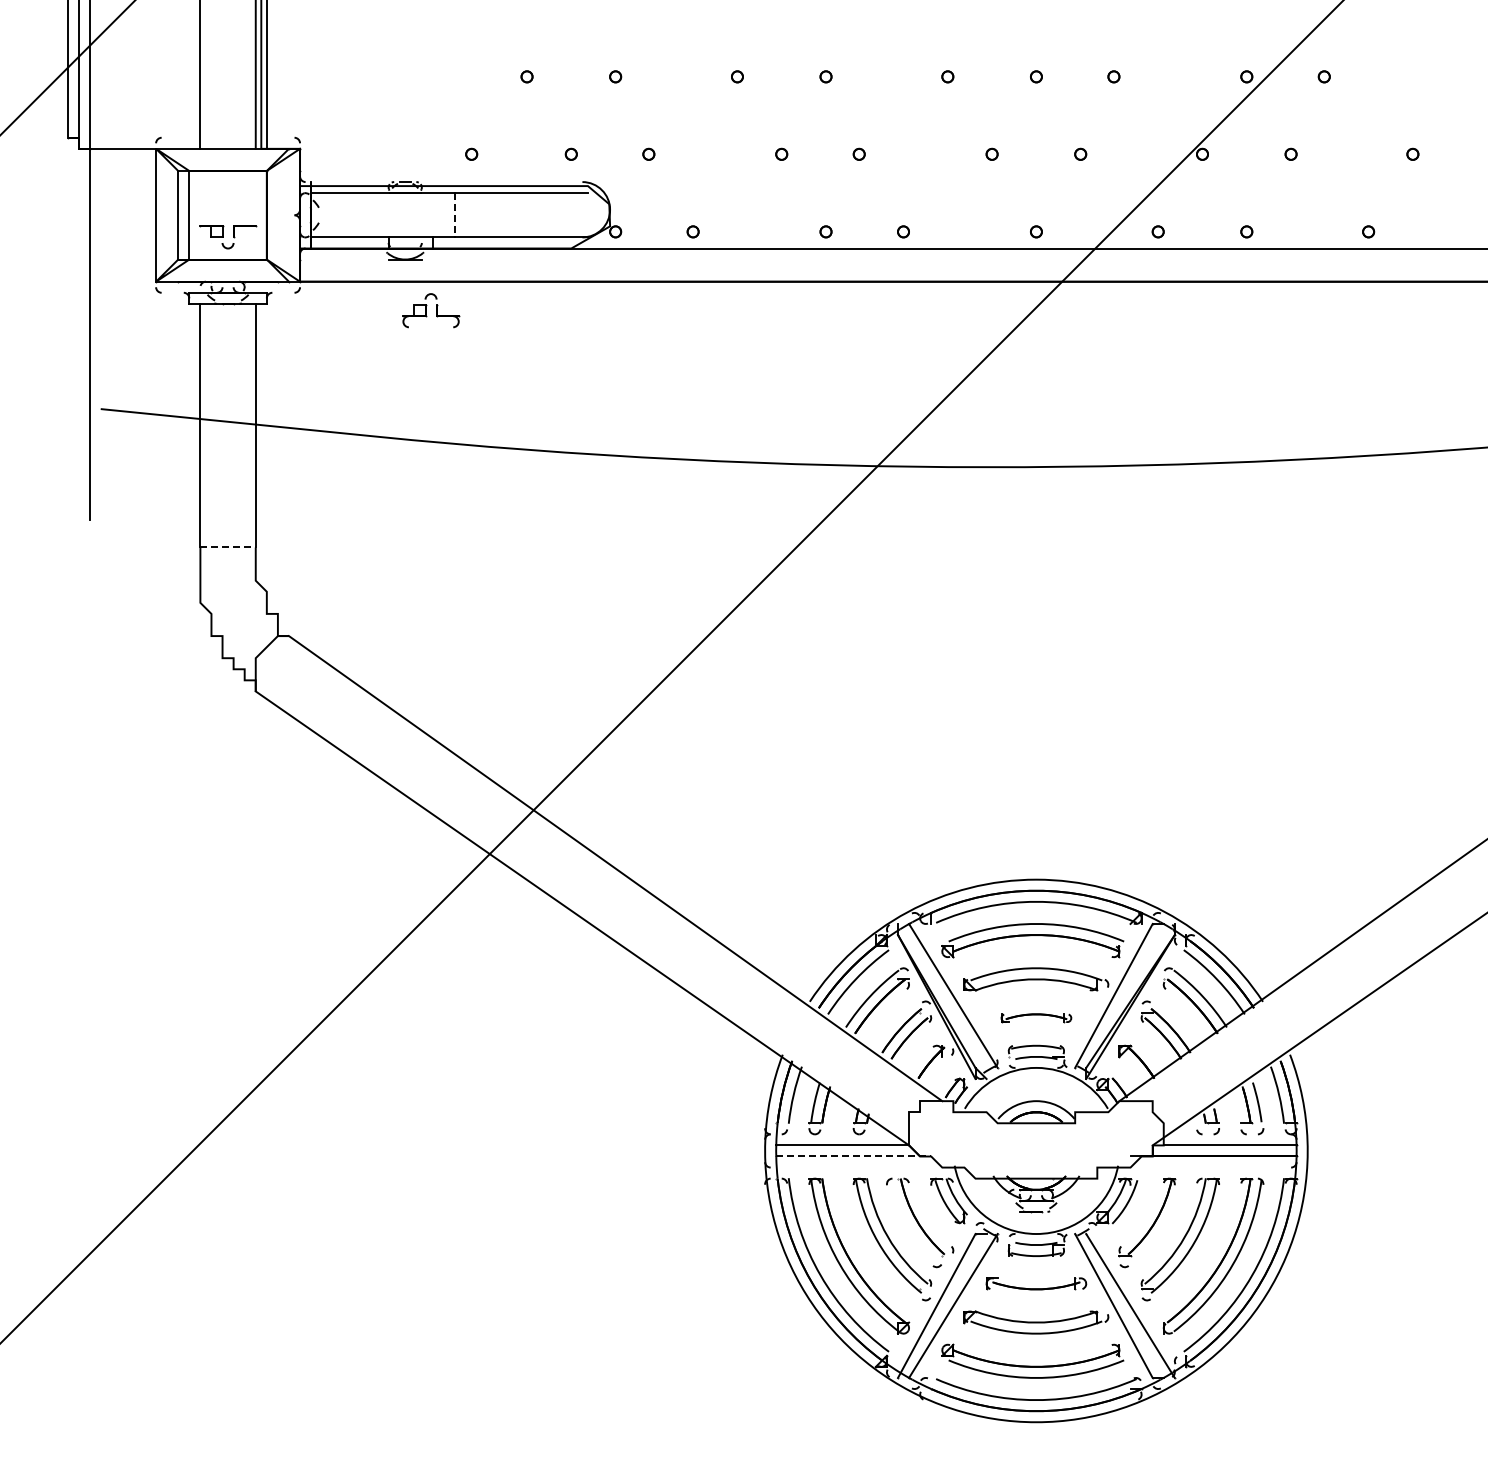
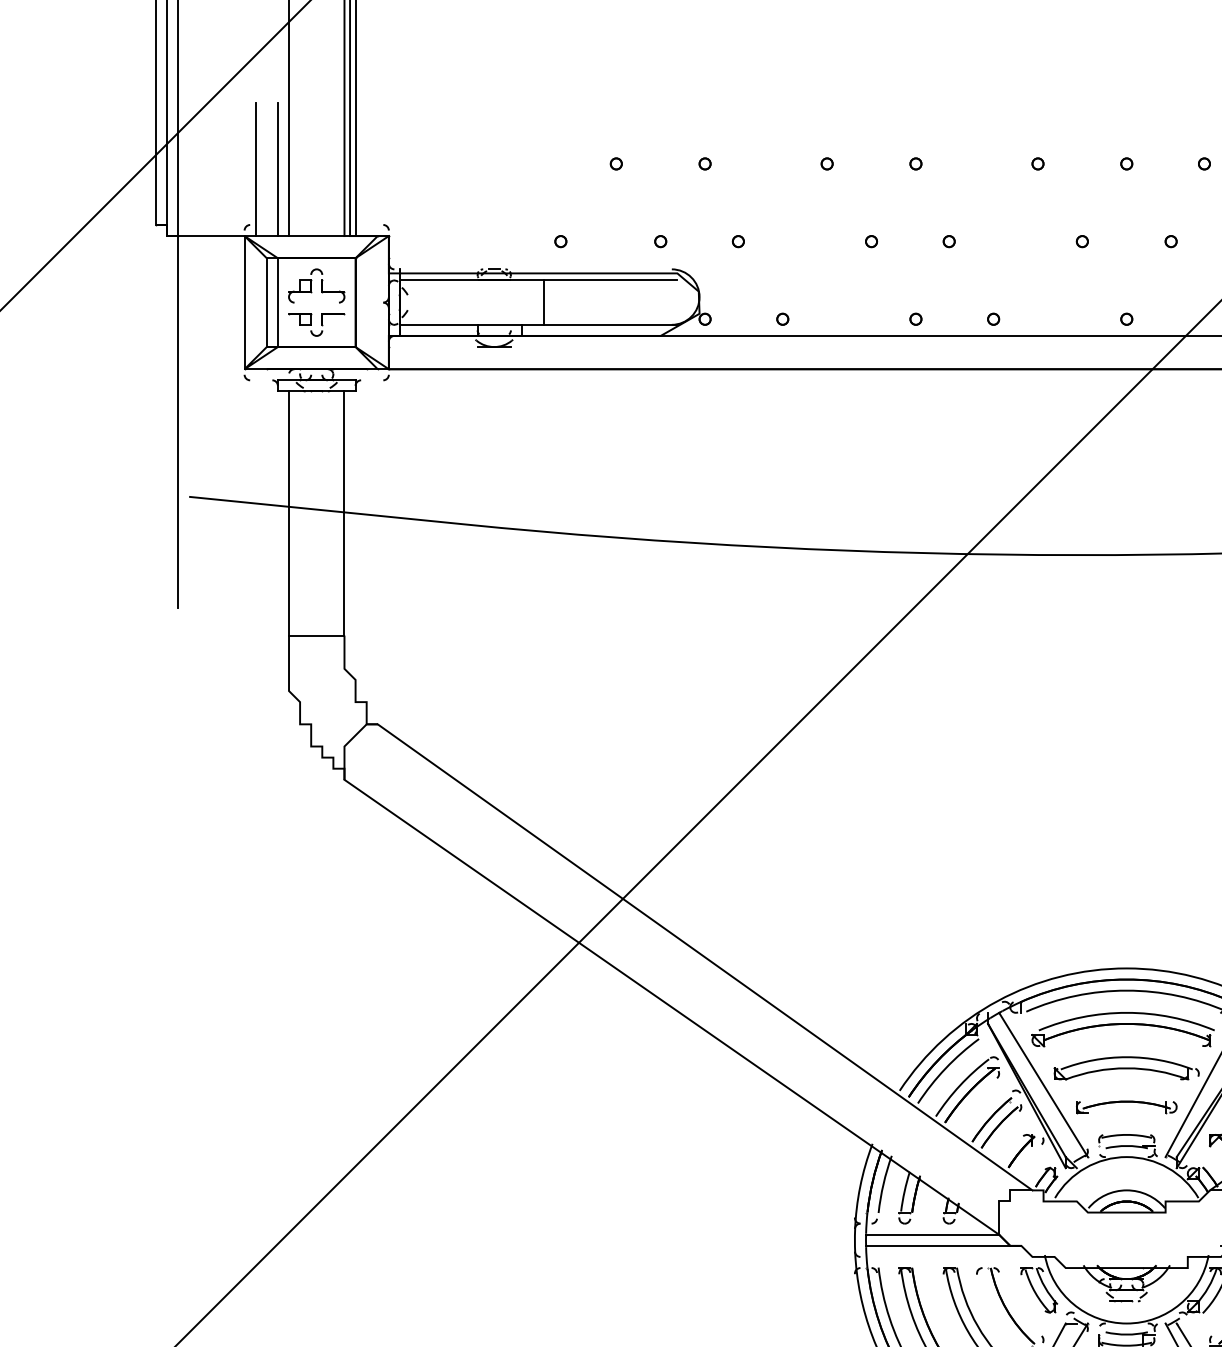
line: (167, 81) -> (256, 168), added
line: (189, 81) -> (278, 168), added
line: (455, 215) -> (544, 302), dashed -> solid
part: (431, 310) -> (317, 285), moved
line: (228, 547) -> (317, 635), dashed -> solid
part: (1036, 1018) -> (1126, 1107), size x1.43
line: (853, 1156) -> (943, 1245), dashed -> solid

